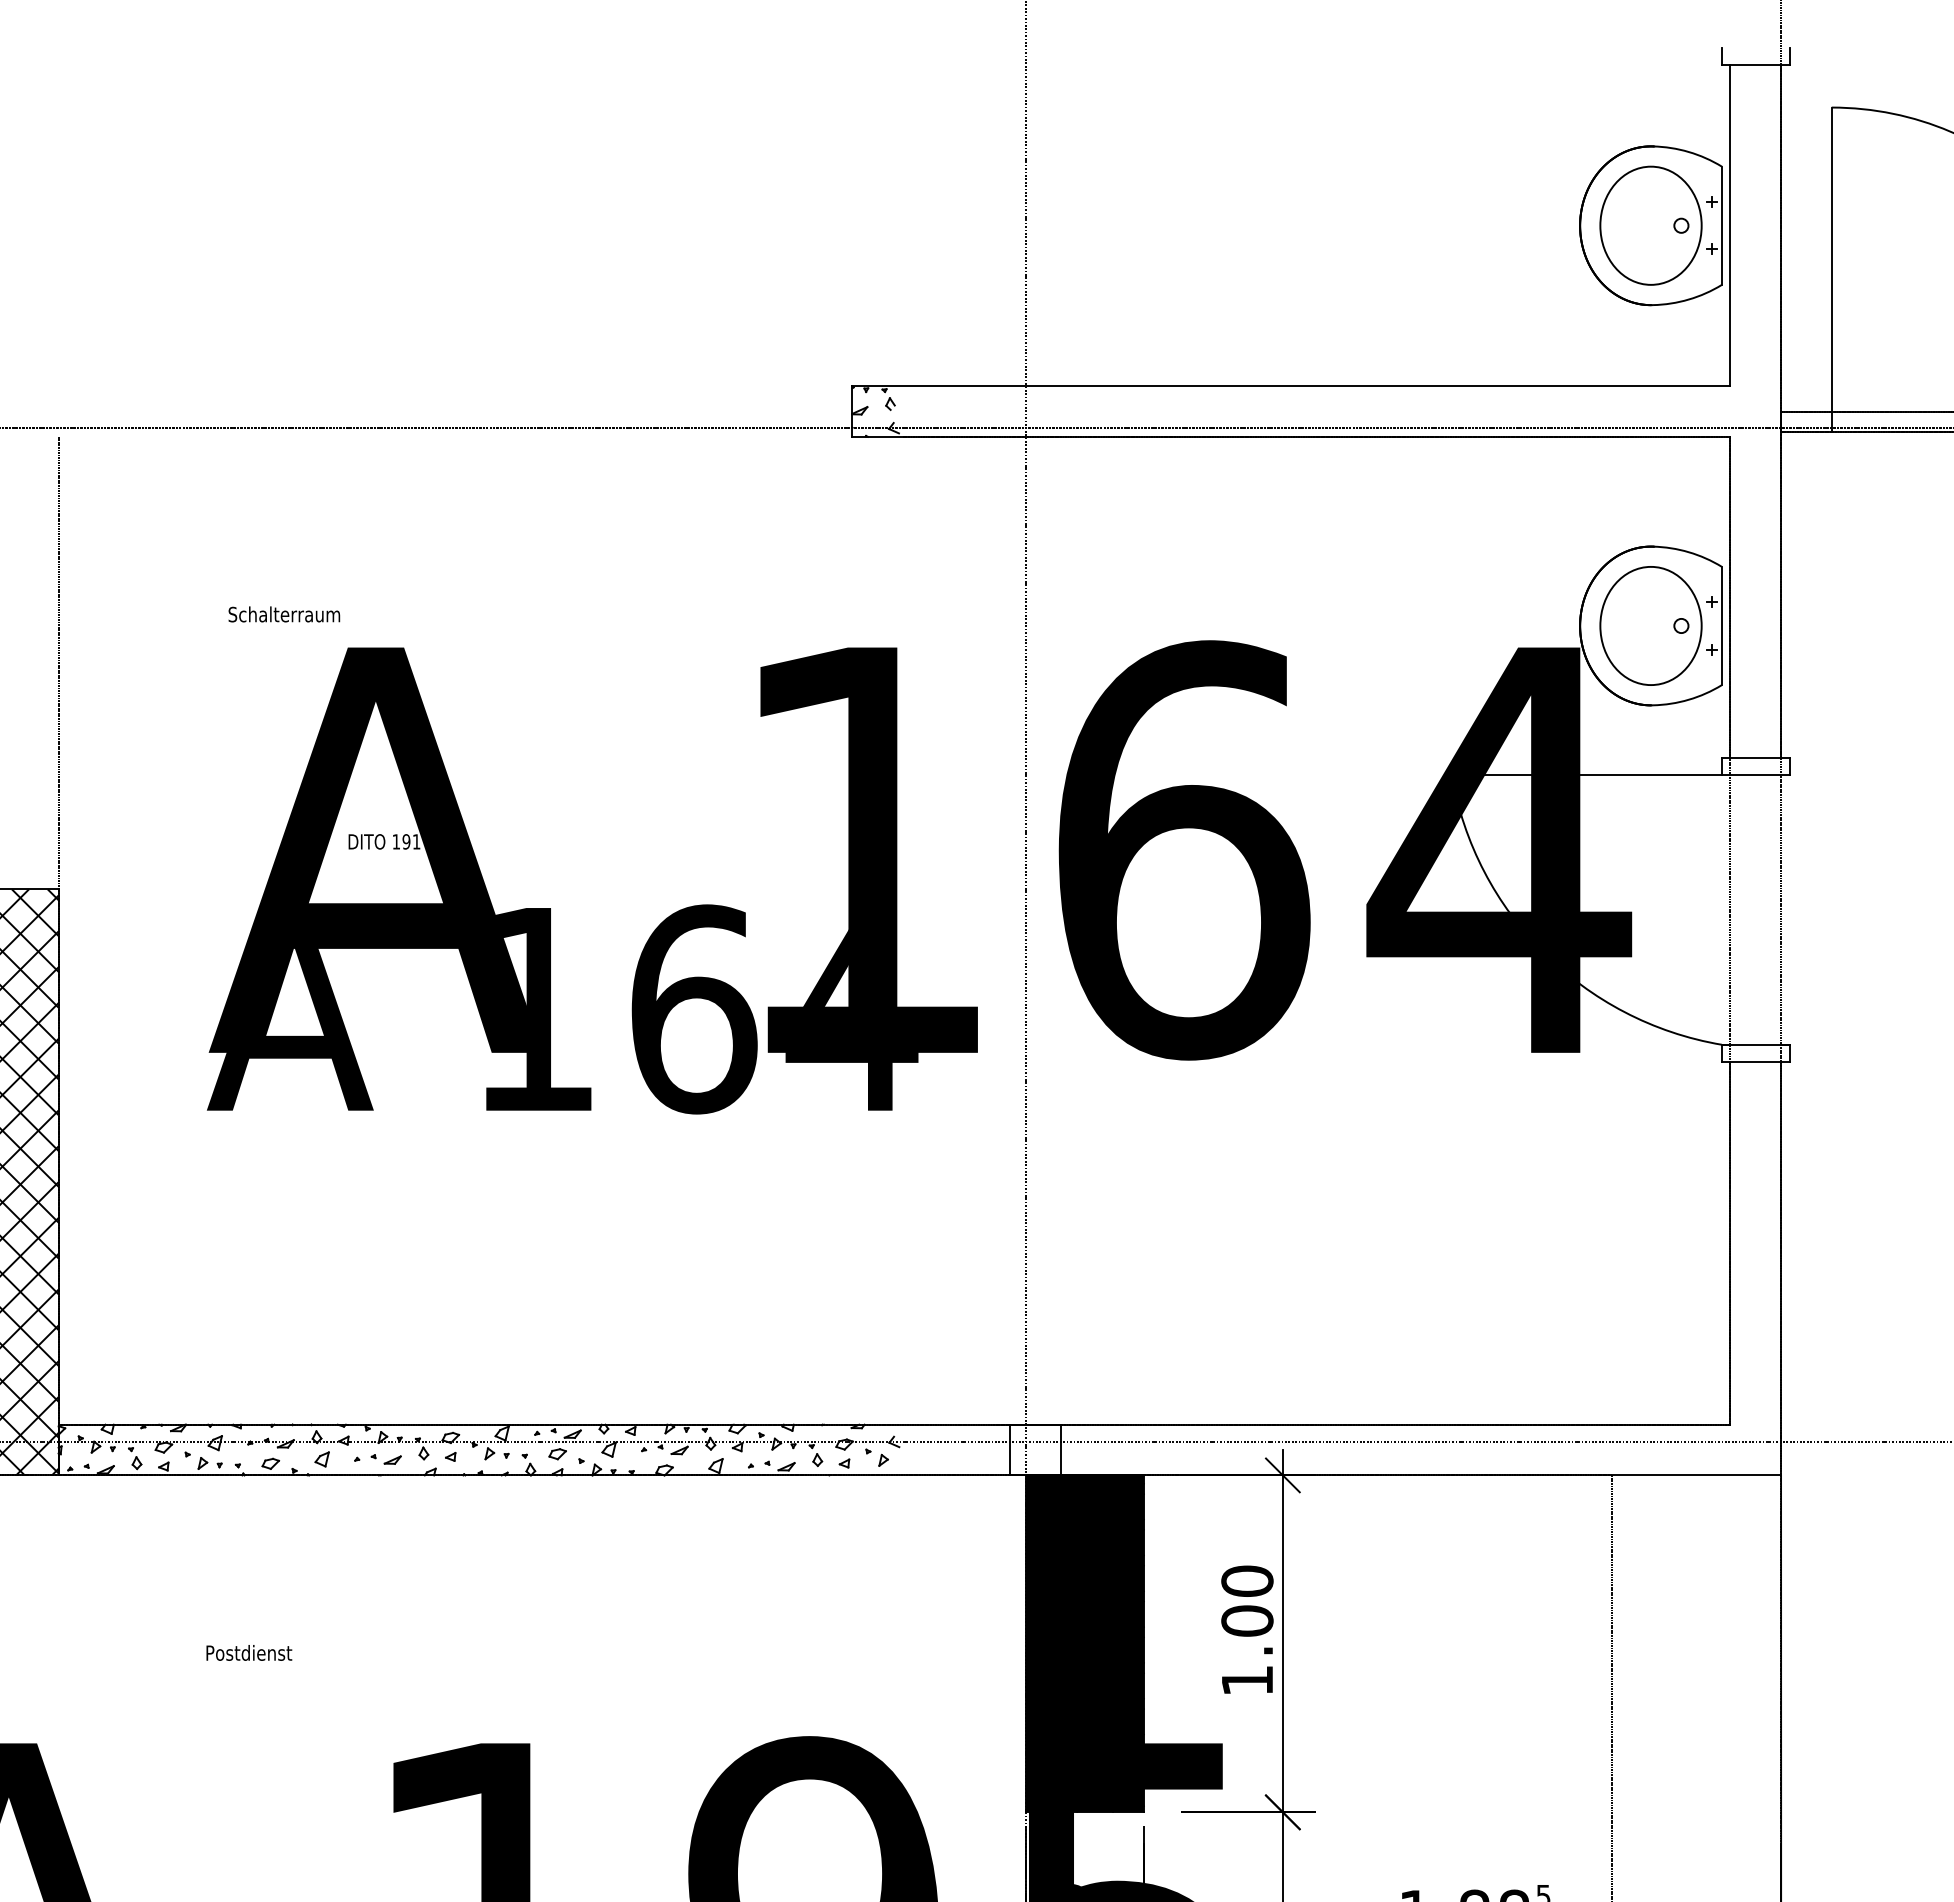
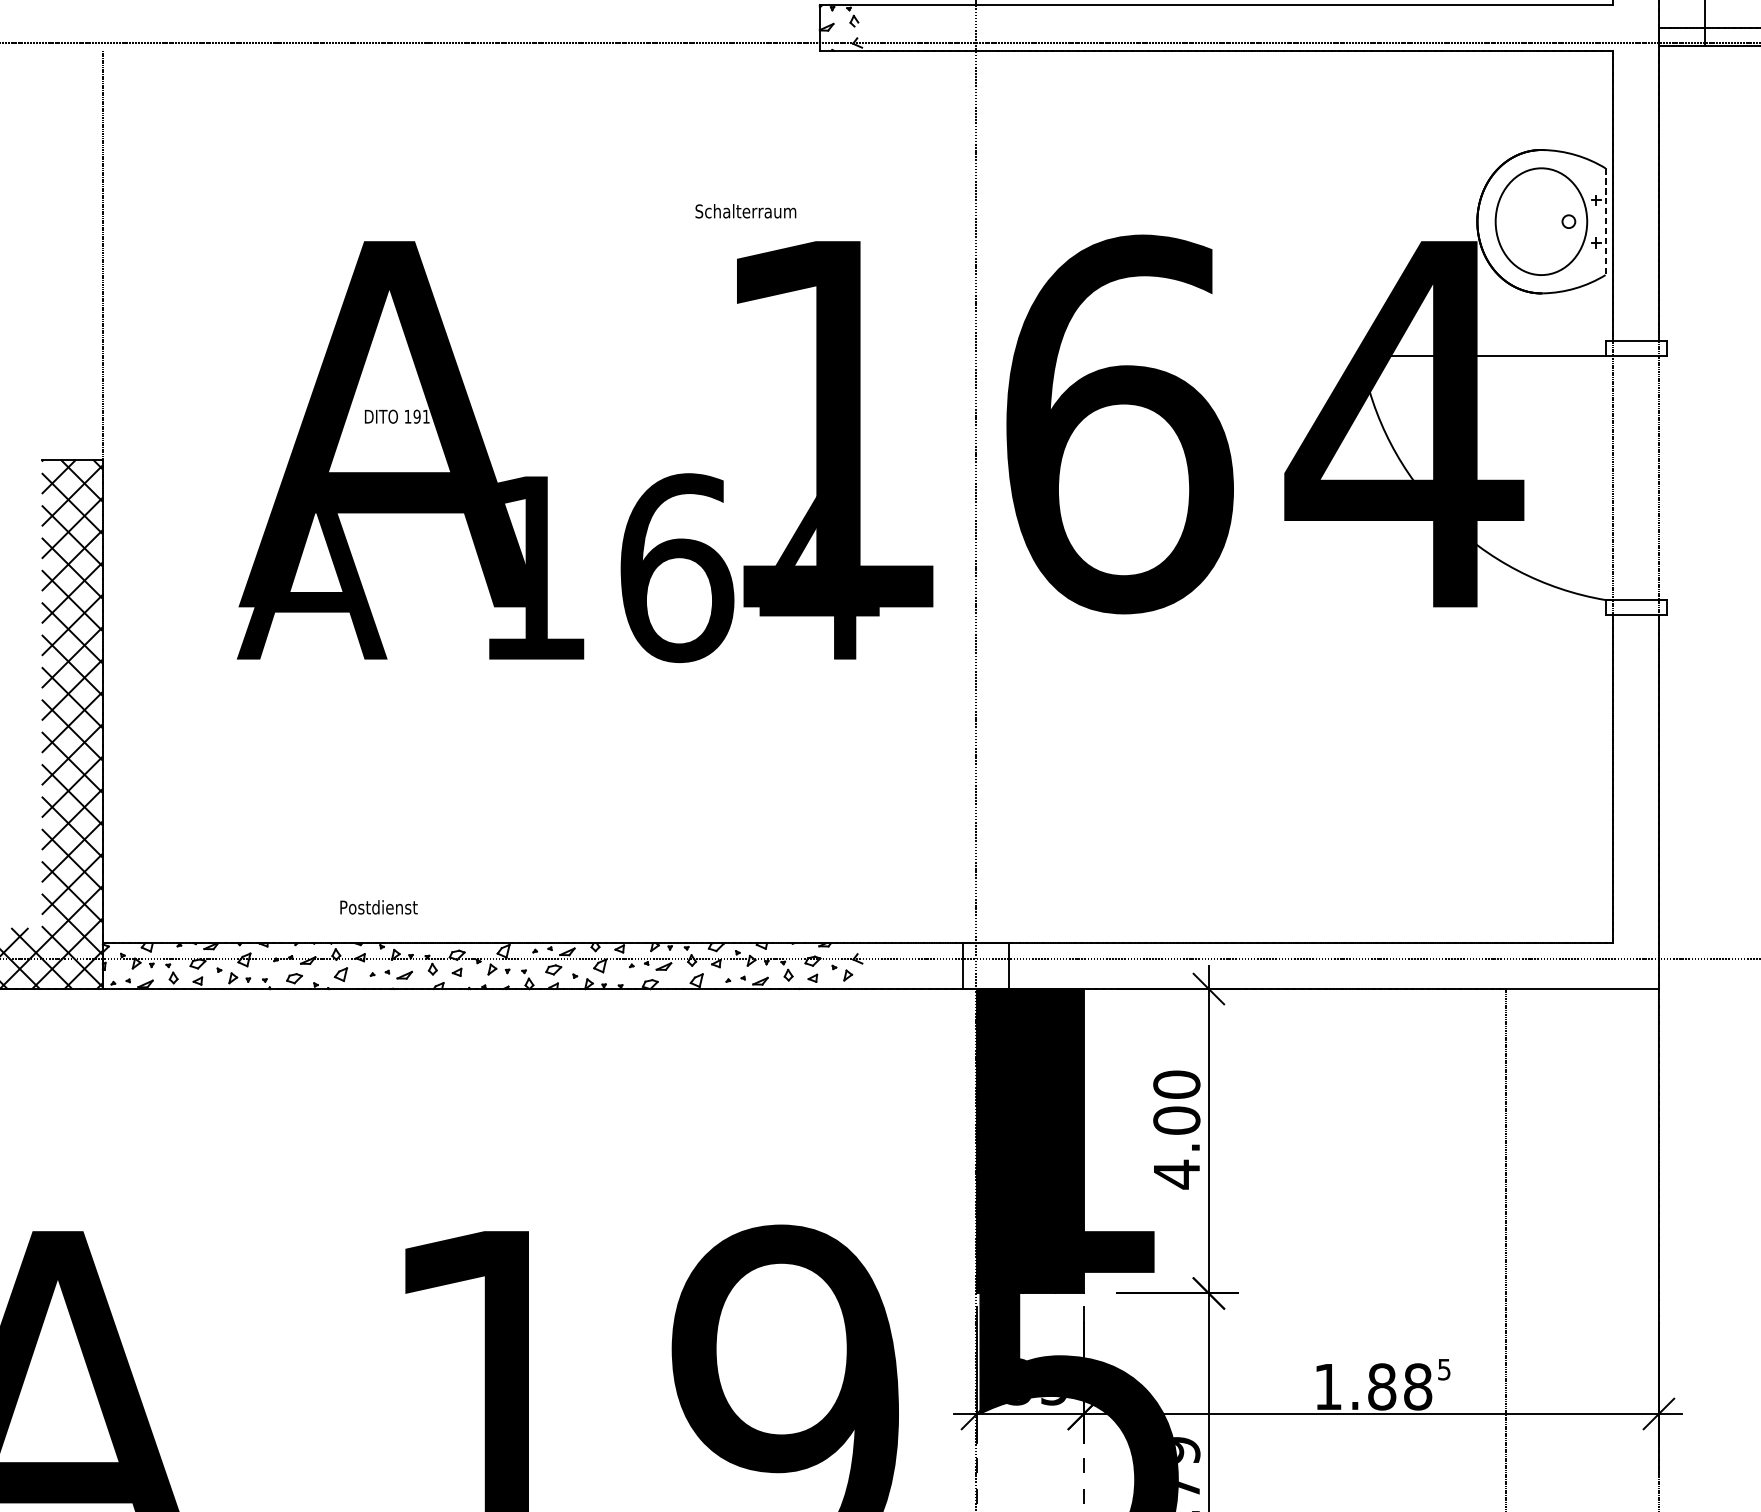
text: (284, 614) -> (745, 211), moved
line: (1721, 626) -> (1605, 222), solid -> dashed
text: (249, 1652) -> (379, 906), moved
text: (1247, 1680) -> (1176, 1174), 1.00 -> 4.00

